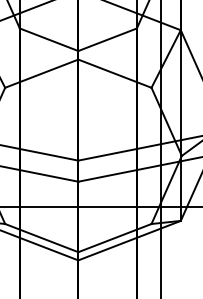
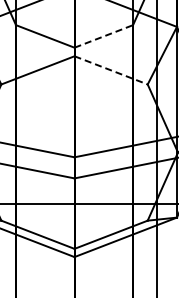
line: (108, 39) -> (104, 36), solid -> dashed
line: (115, 73) -> (111, 70), solid -> dashed

